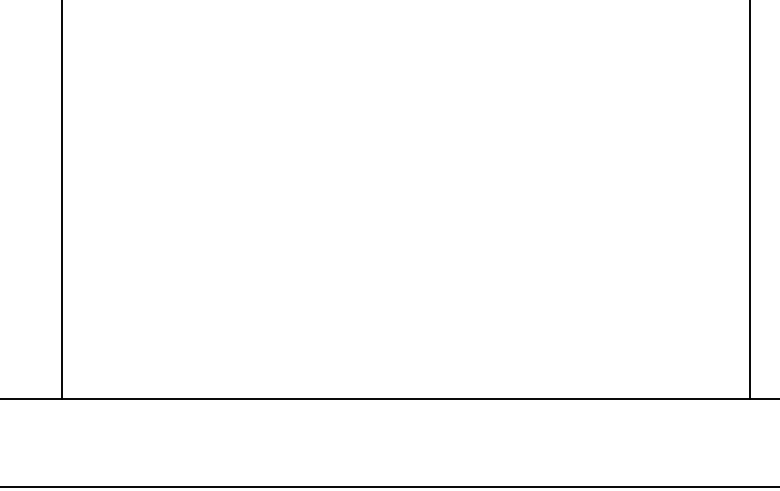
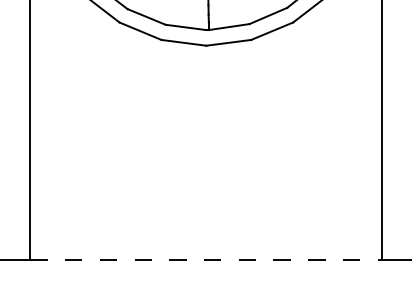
line: (406, 398) -> (206, 259), solid -> dashed

